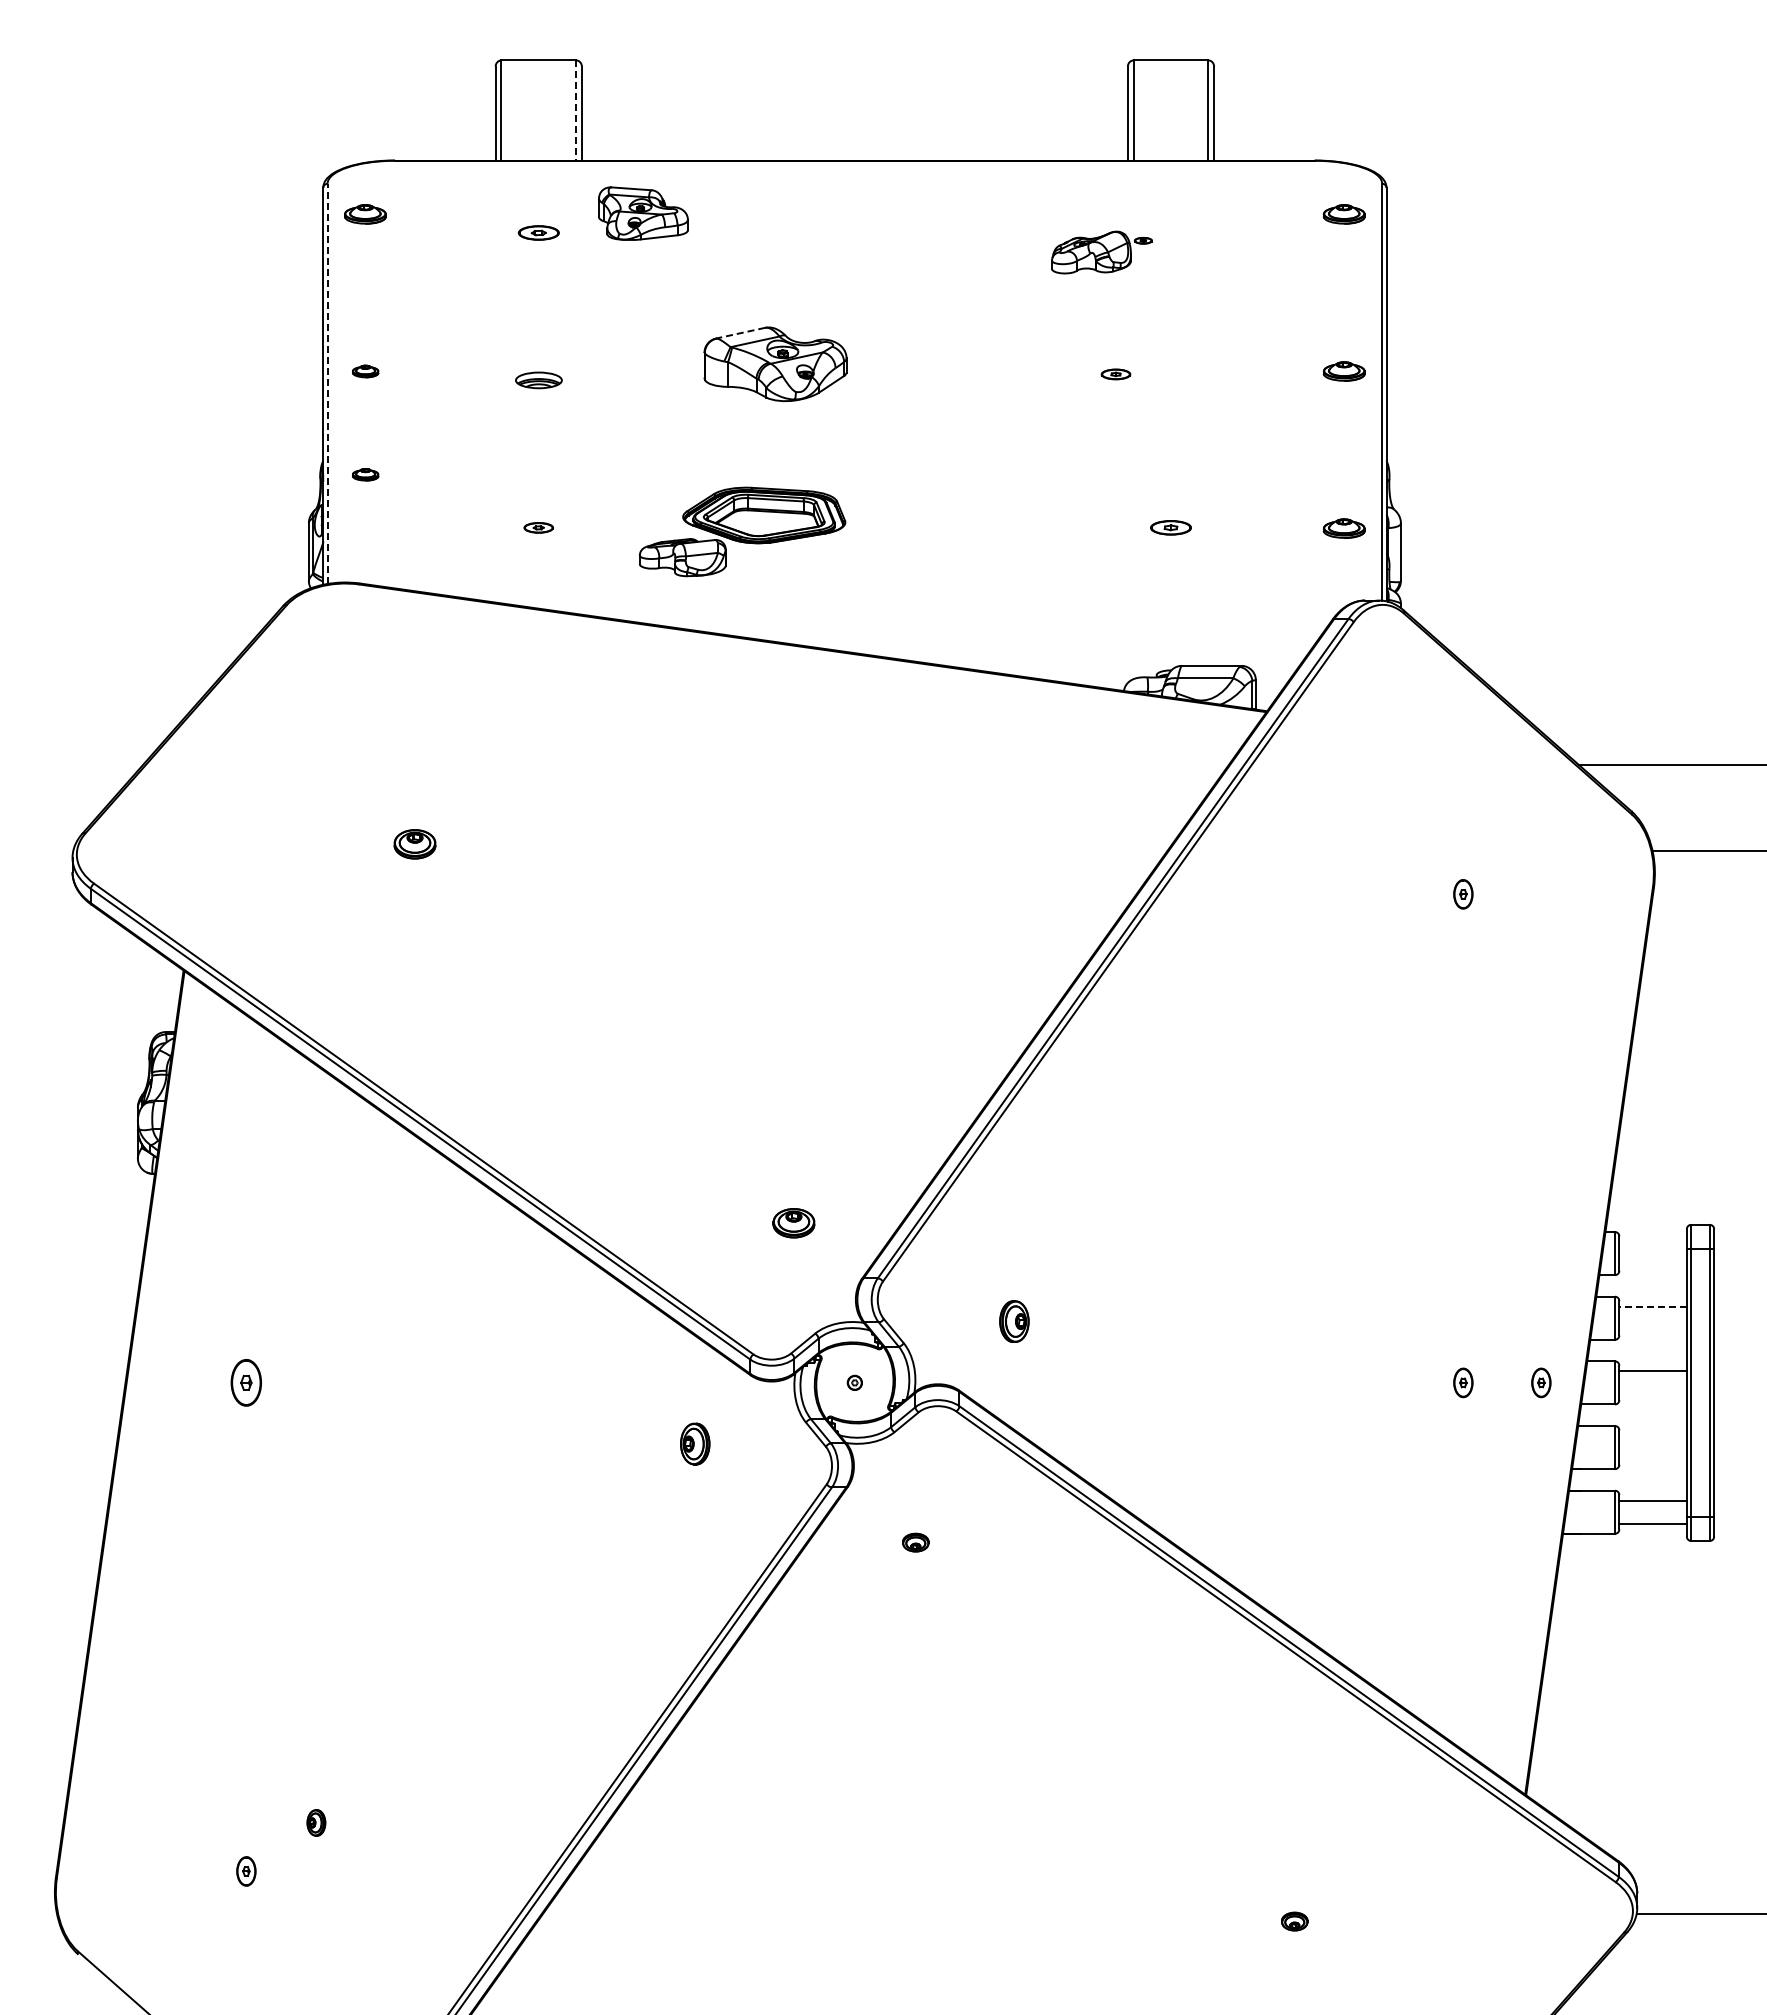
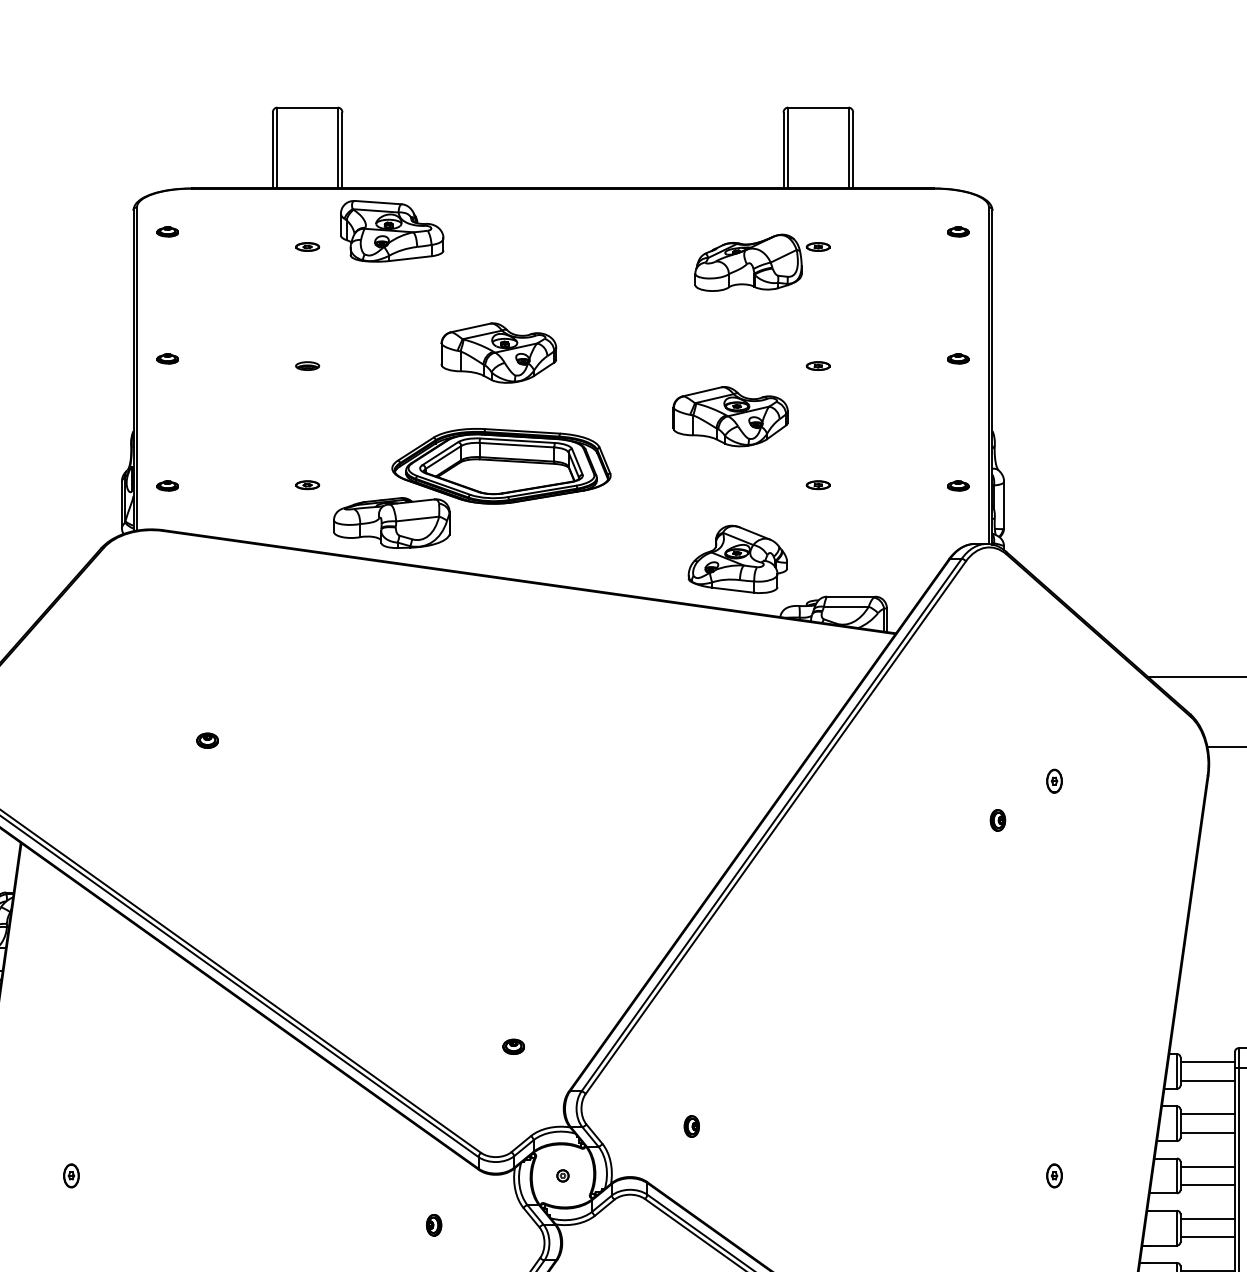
line: (576, 110) -> (338, 148), dashed -> solid
part: (365, 213) -> (167, 231), size x0.62
part: (643, 213) -> (392, 231), size x1.43
part: (1343, 213) -> (957, 231), size x0.62
part: (538, 232) -> (307, 246), size x0.71
part: (1101, 252) -> (762, 262), size x1.67
line: (740, 333) -> (470, 328), dashed -> solid
part: (1343, 371) -> (957, 358), size x0.62
part: (1115, 374) -> (817, 366), moved
part: (538, 380) -> (307, 366), size x0.62
line: (327, 383) -> (136, 368), dashed -> solid
part: (1061, 442) -> (729, 416), added
part: (365, 474) -> (167, 485), moved
part: (1170, 527) -> (817, 484), size x0.71
part: (1343, 528) -> (957, 485), size x0.62
part: (742, 531) -> (472, 488), size x1.67
part: (1071, 619) -> (737, 559), added
part: (414, 843) -> (207, 740), size x0.62
part: (1393, 942) -> (998, 820), added
part: (793, 1222) -> (513, 1046), size x0.62
line: (1652, 1242) -> (1207, 1062), added
line: (1652, 1265) -> (1207, 1081), added
line: (1653, 1306) -> (1208, 1114), dashed -> solid
part: (1014, 1321) -> (691, 1126), size x0.62
line: (1652, 1329) -> (1207, 1132), added
part: (246, 1382) -> (71, 1175), size x0.62
part: (1541, 1382) -> (1117, 1175), removed
line: (1652, 1394) -> (1207, 1185), added
line: (1652, 1436) -> (1207, 1219), added
part: (695, 1443) -> (434, 1224), size x0.62
line: (1652, 1459) -> (1207, 1237), added

